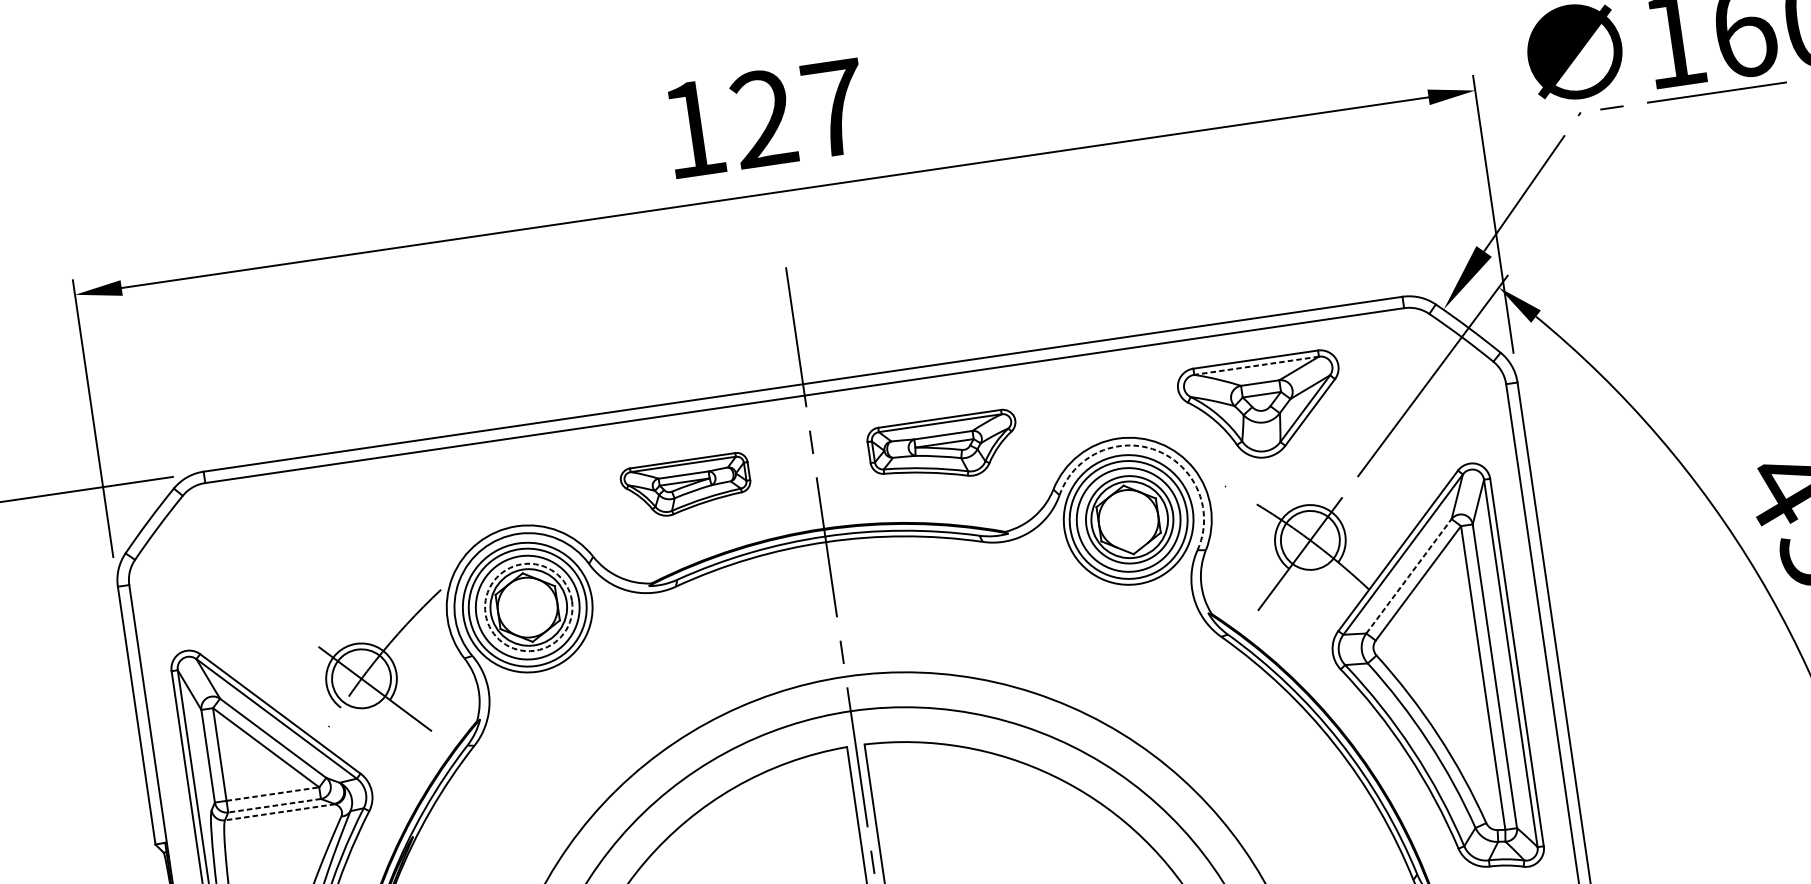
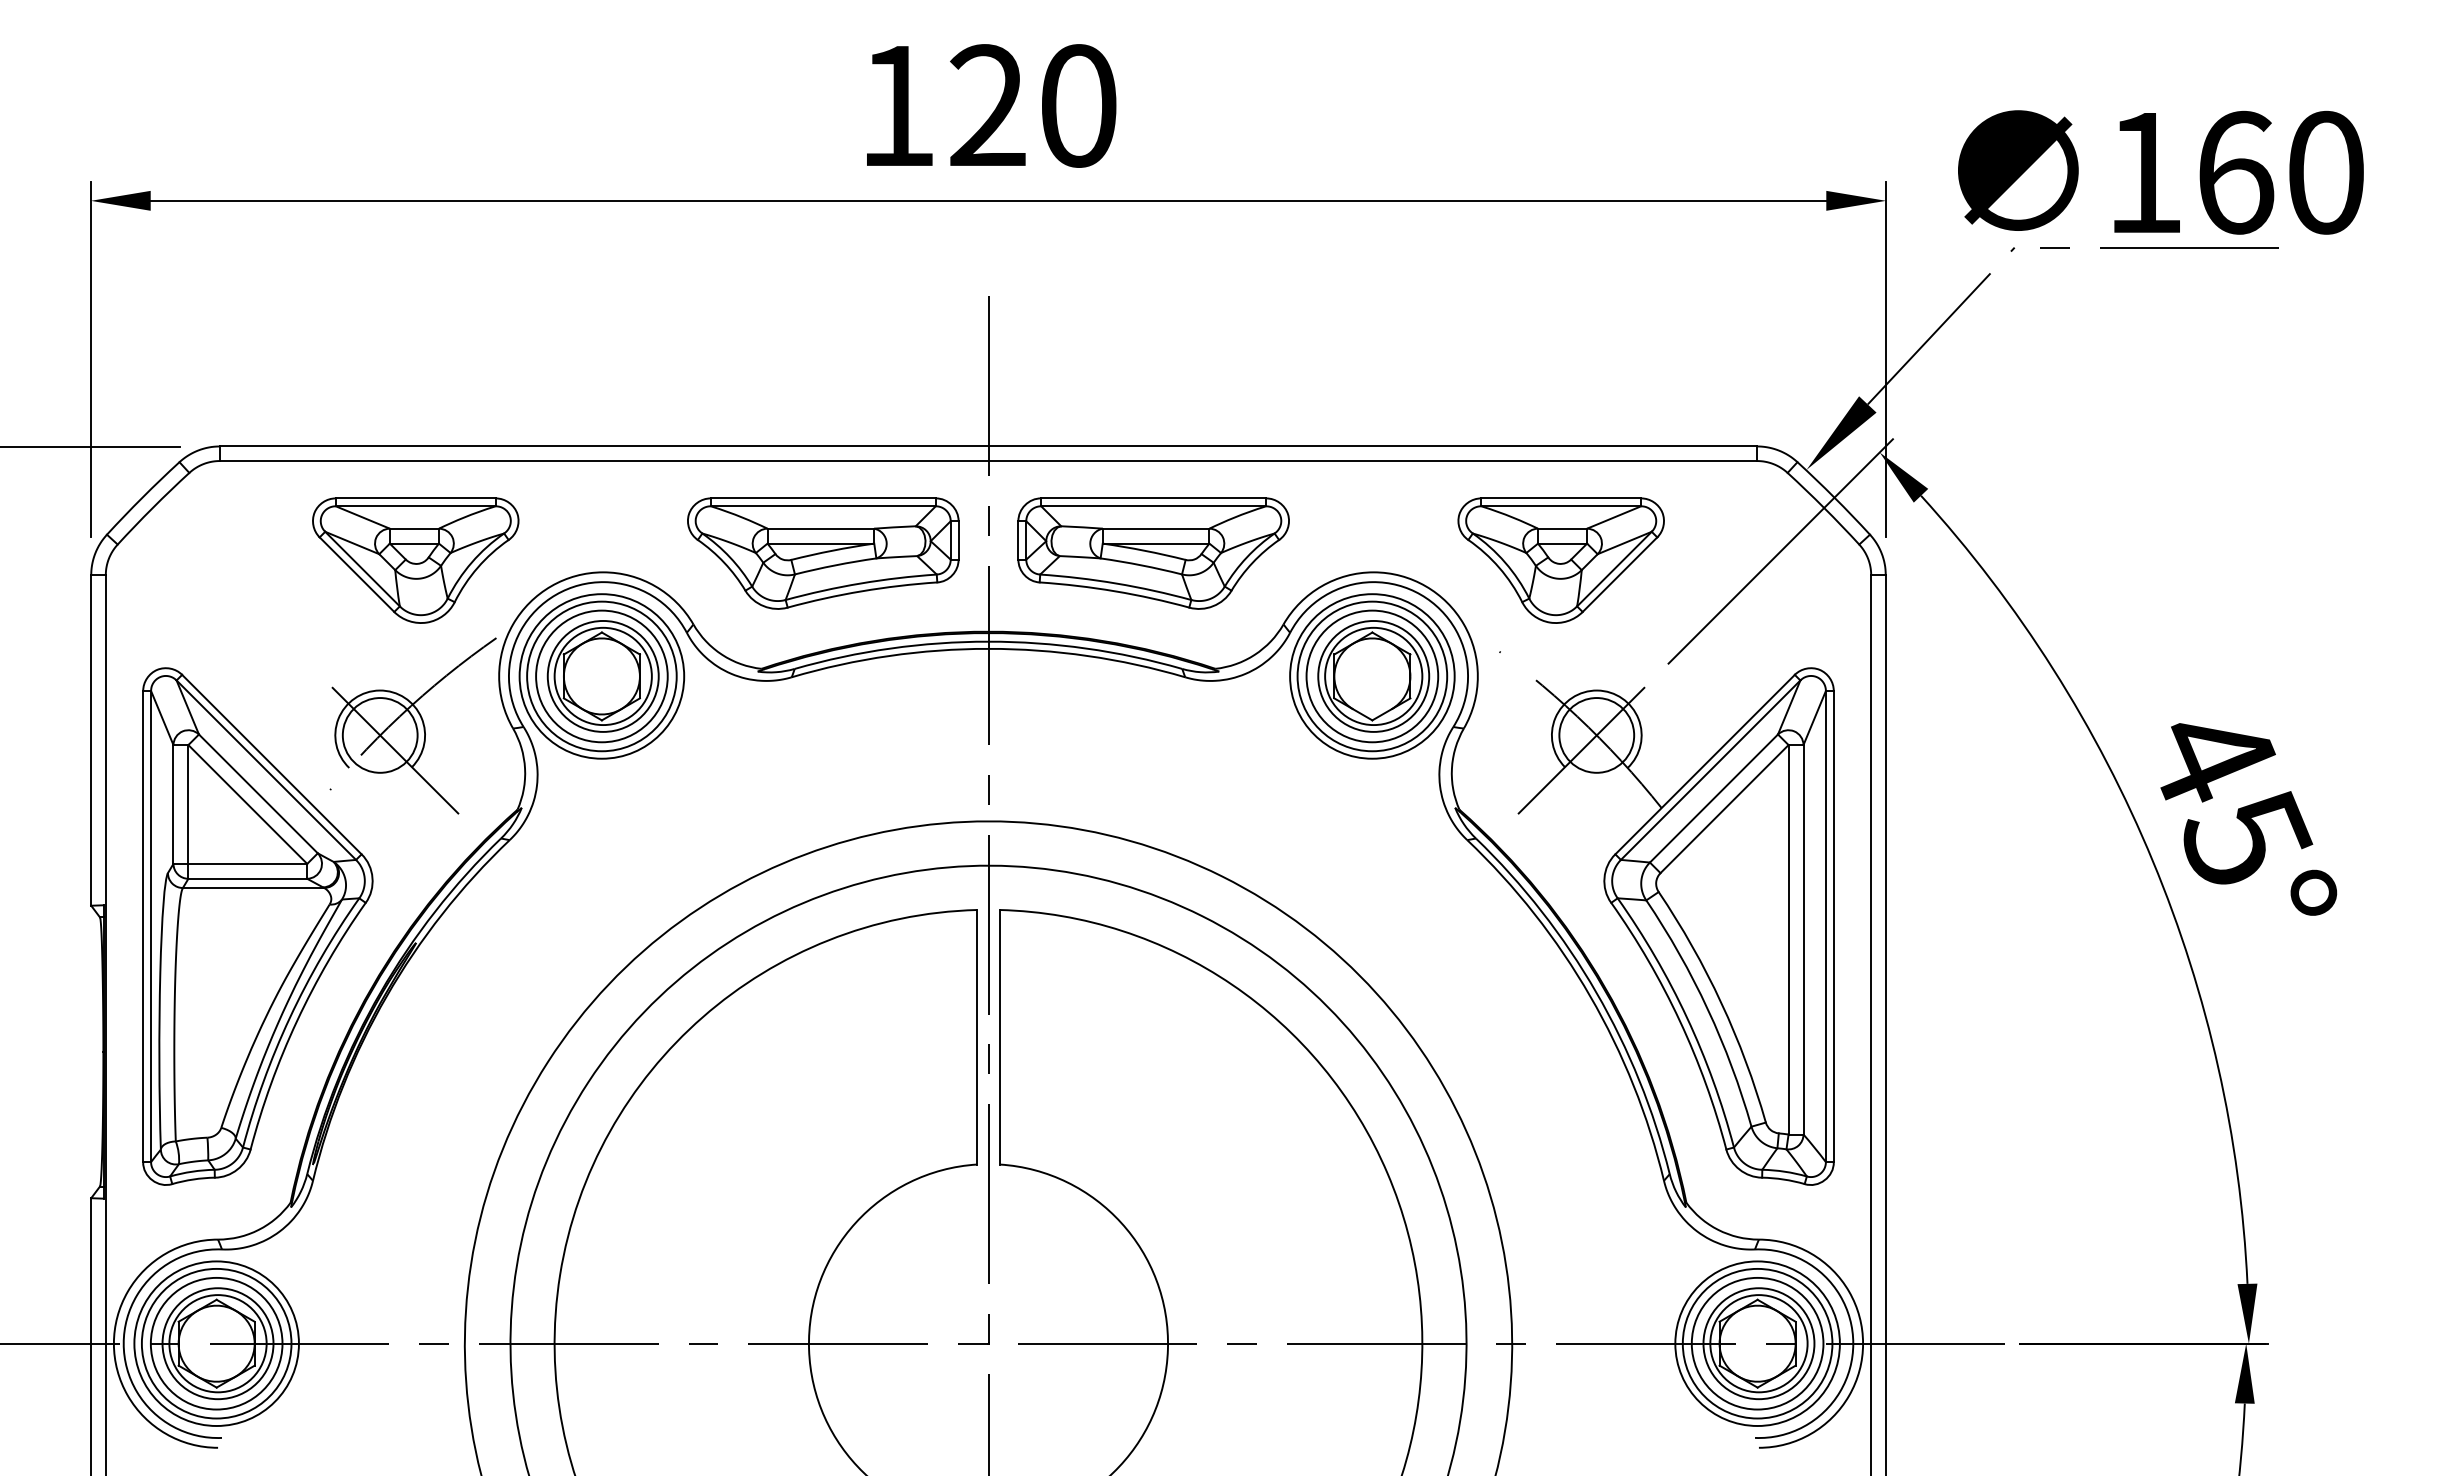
text: (834, 108) -> (1078, 105), 127 -> 120
line: (1256, 365) -> (1561, 506), dashed -> solid
part: (943, 448) -> (1153, 553), size x1.43
arc: (1156, 450) -> (1420, 594), dashed -> solid
part: (686, 486) -> (823, 553), size x1.67
part: (369, 538) -> (415, 560), added
line: (1408, 576) -> (1713, 798), dashed -> solid
circle: (528, 606) -> (602, 675), dashed -> solid
line: (273, 793) -> (248, 863), dashed -> solid
line: (274, 805) -> (247, 878), dashed -> solid
line: (280, 812) -> (253, 888), dashed -> solid

